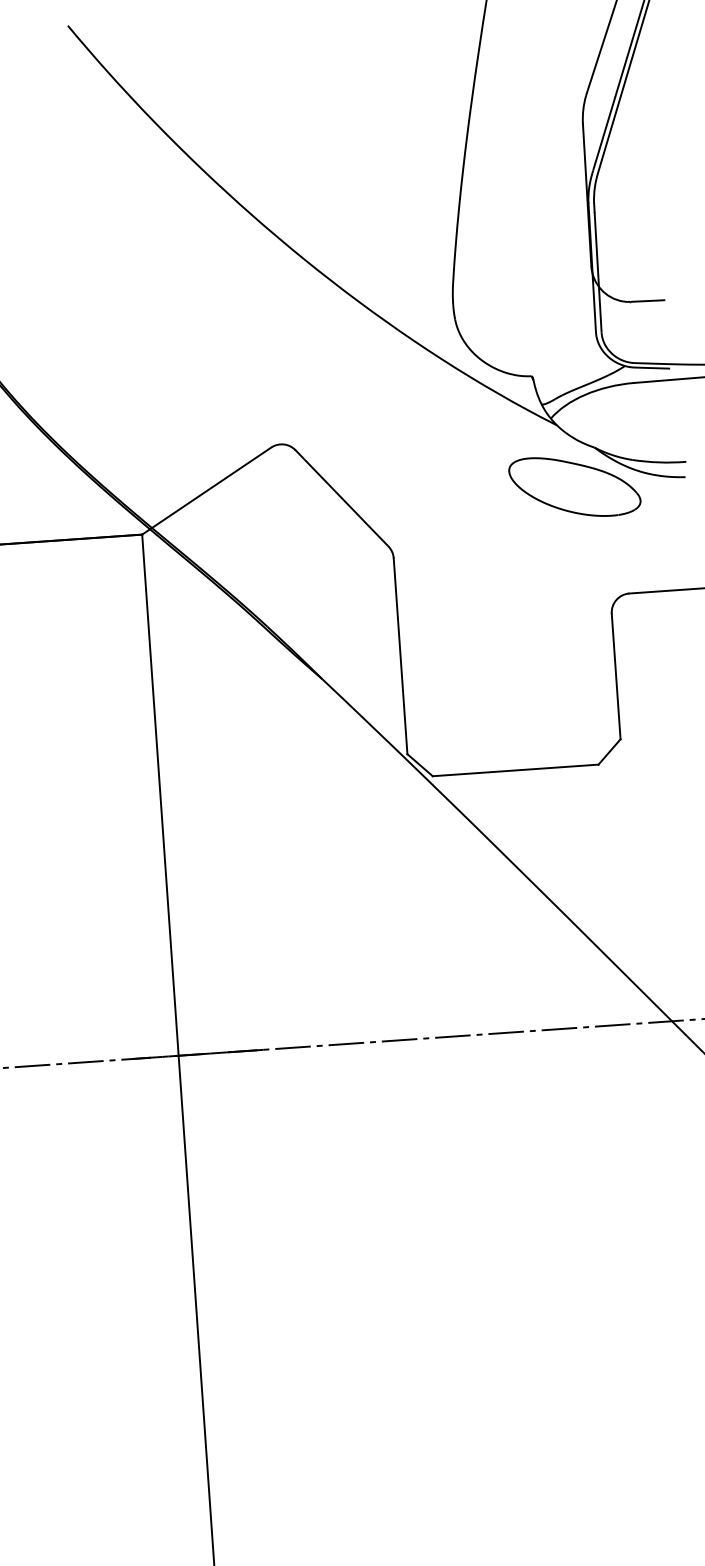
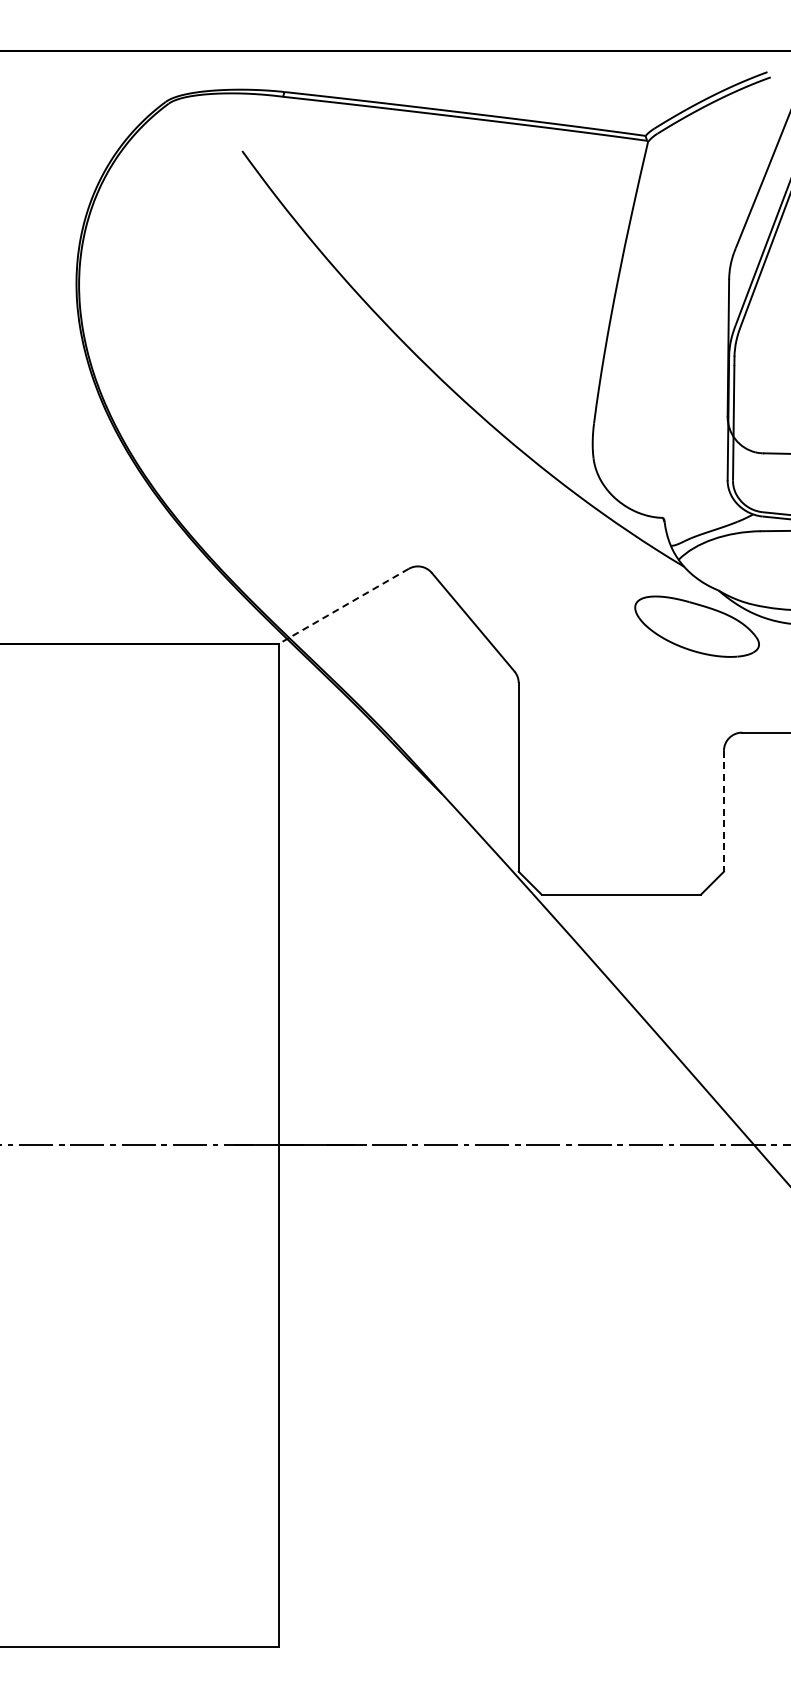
line: (207, 491) -> (344, 606), solid -> dashed
line: (615, 676) -> (723, 811), solid -> dashed

